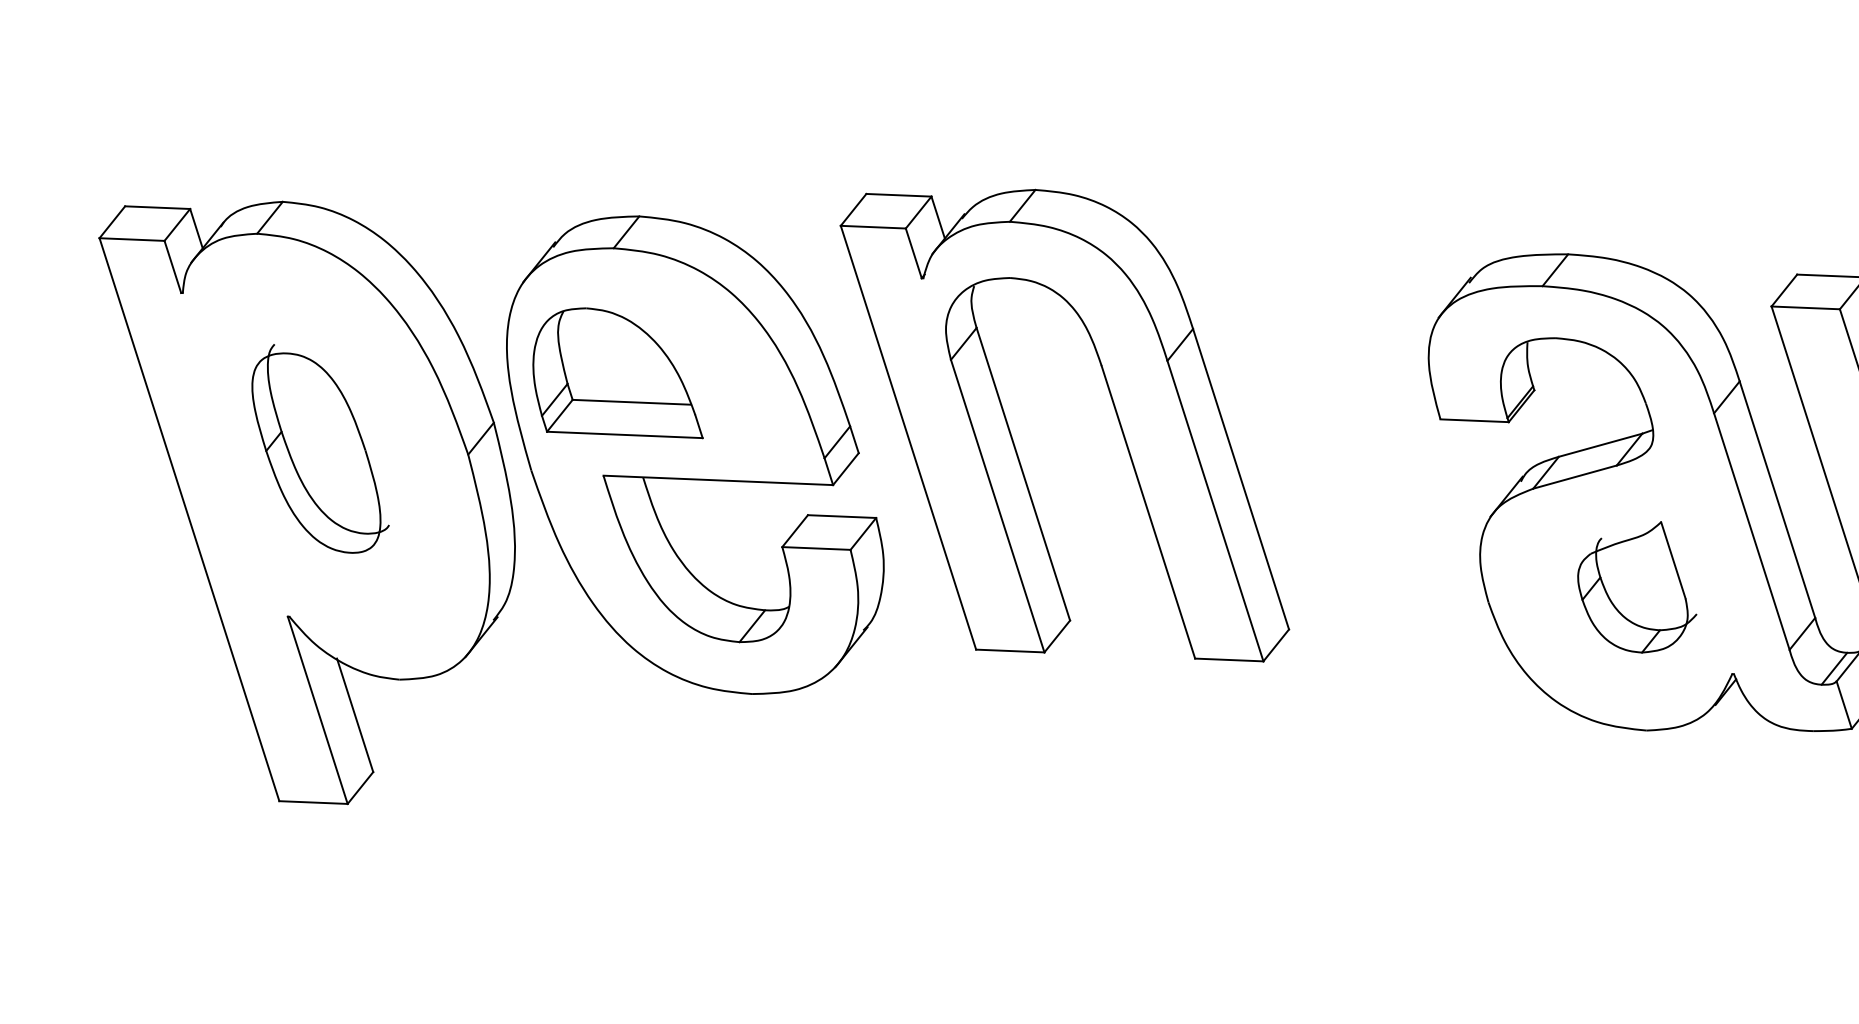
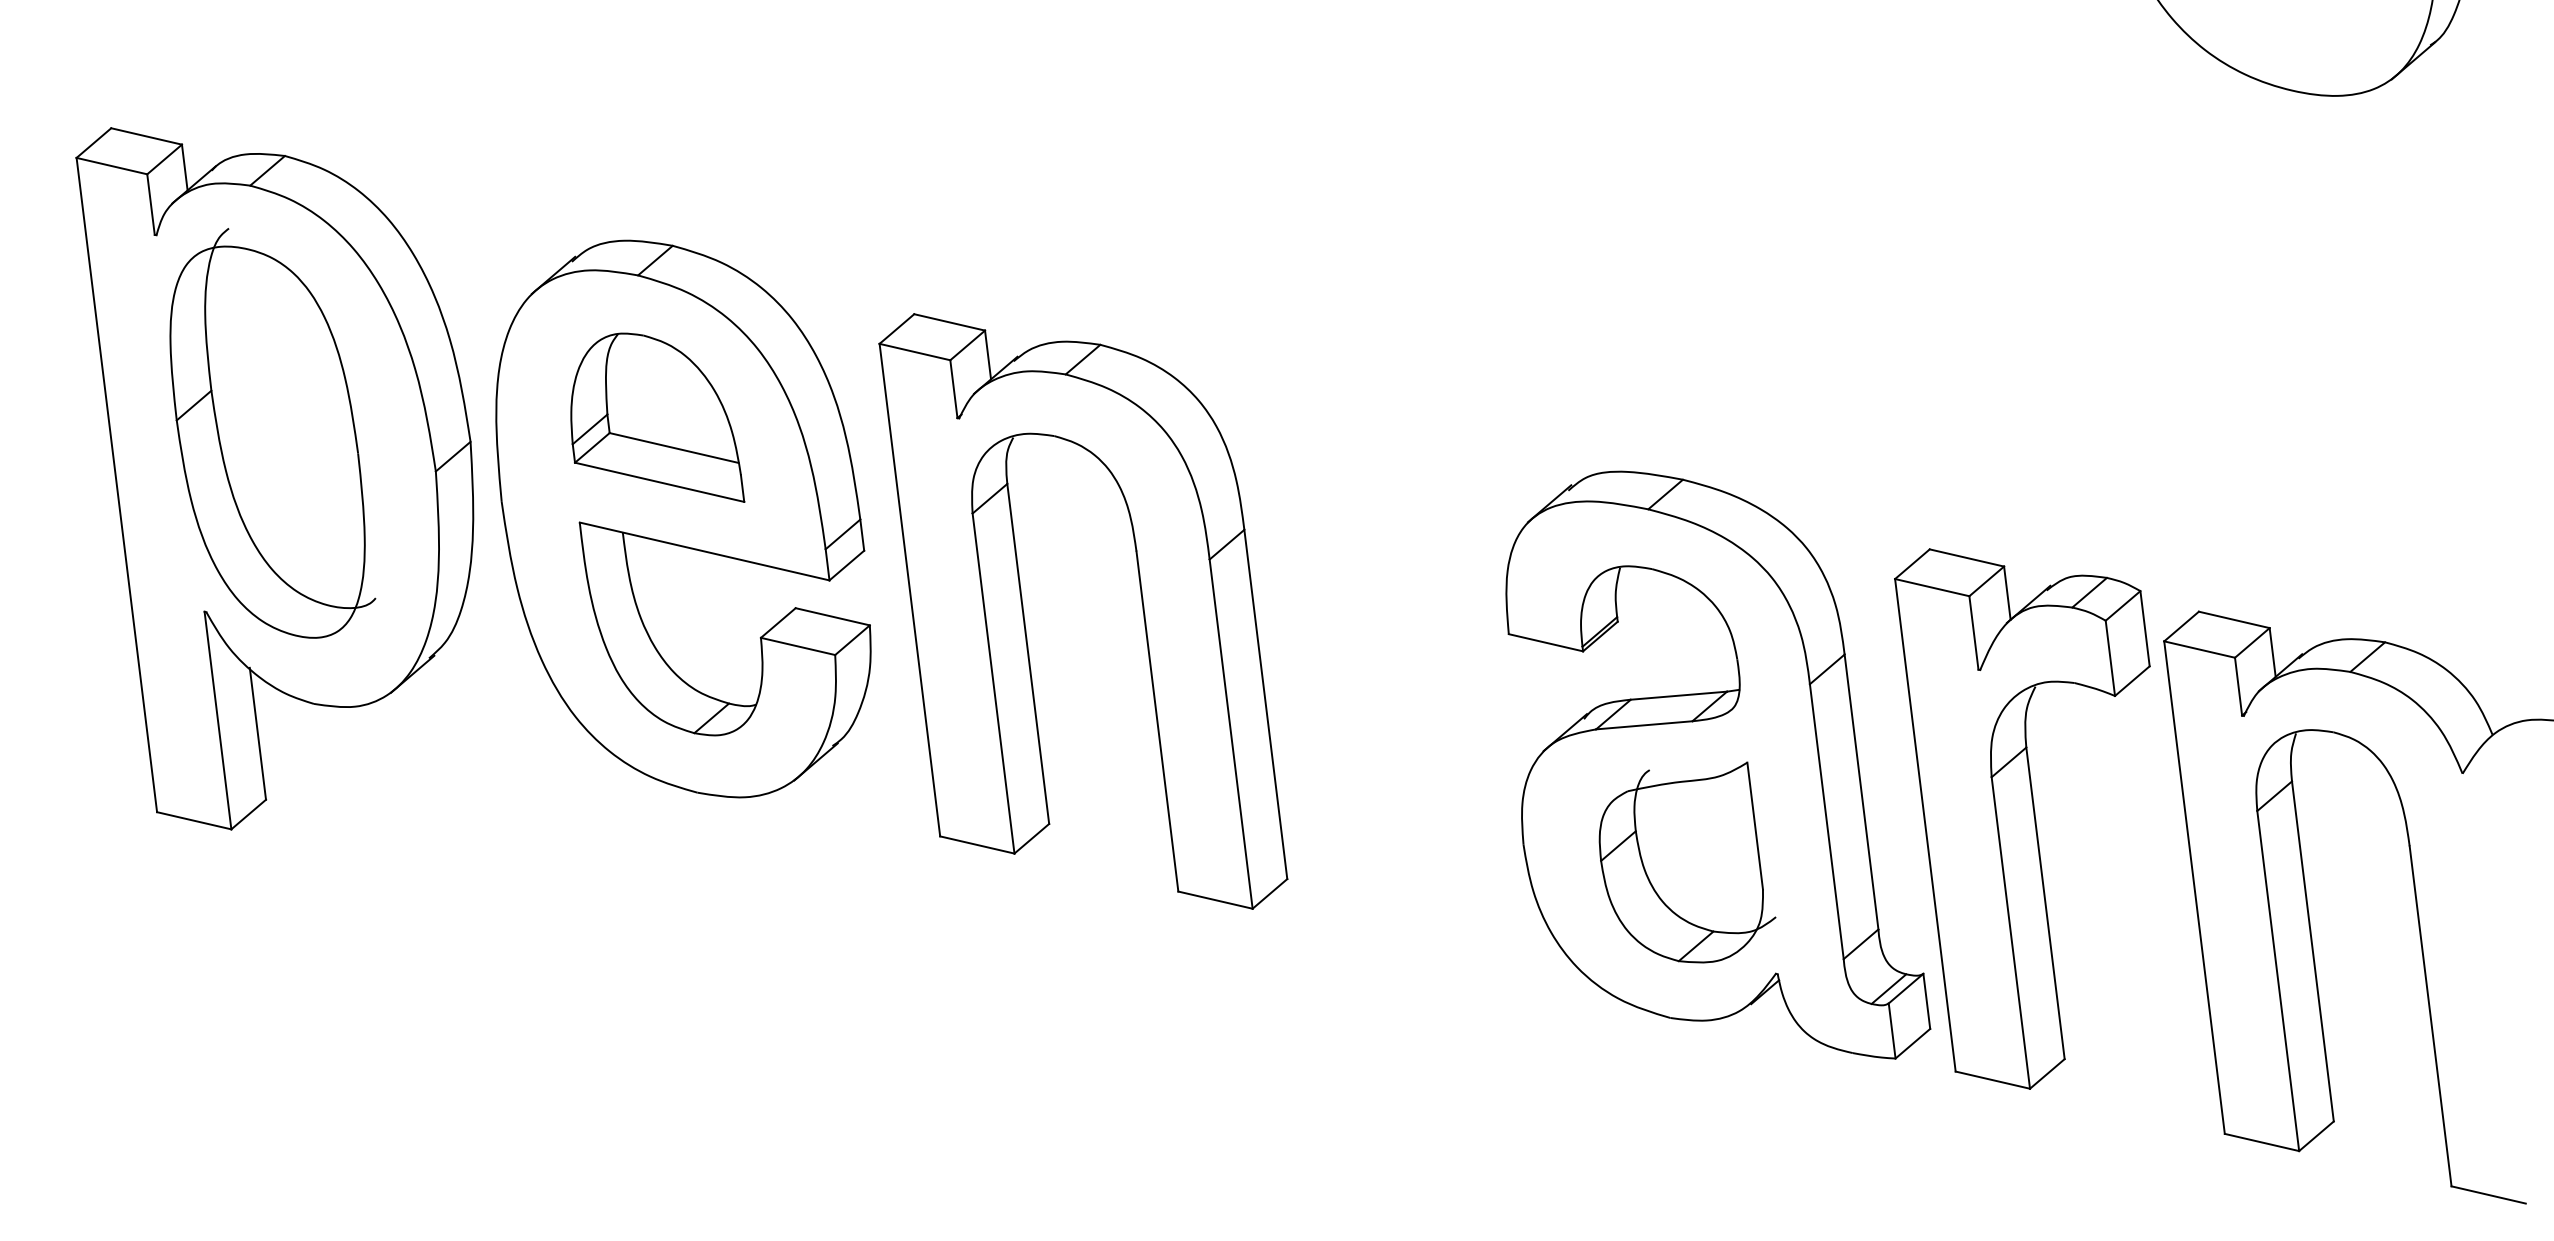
part: (612, 378) -> (657, 417), moved
part: (1114, 410) -> (1141, 602), moved
part: (318, 448) -> (272, 433), size x1.67
part: (1635, 590) -> (1687, 862), size x1.43

